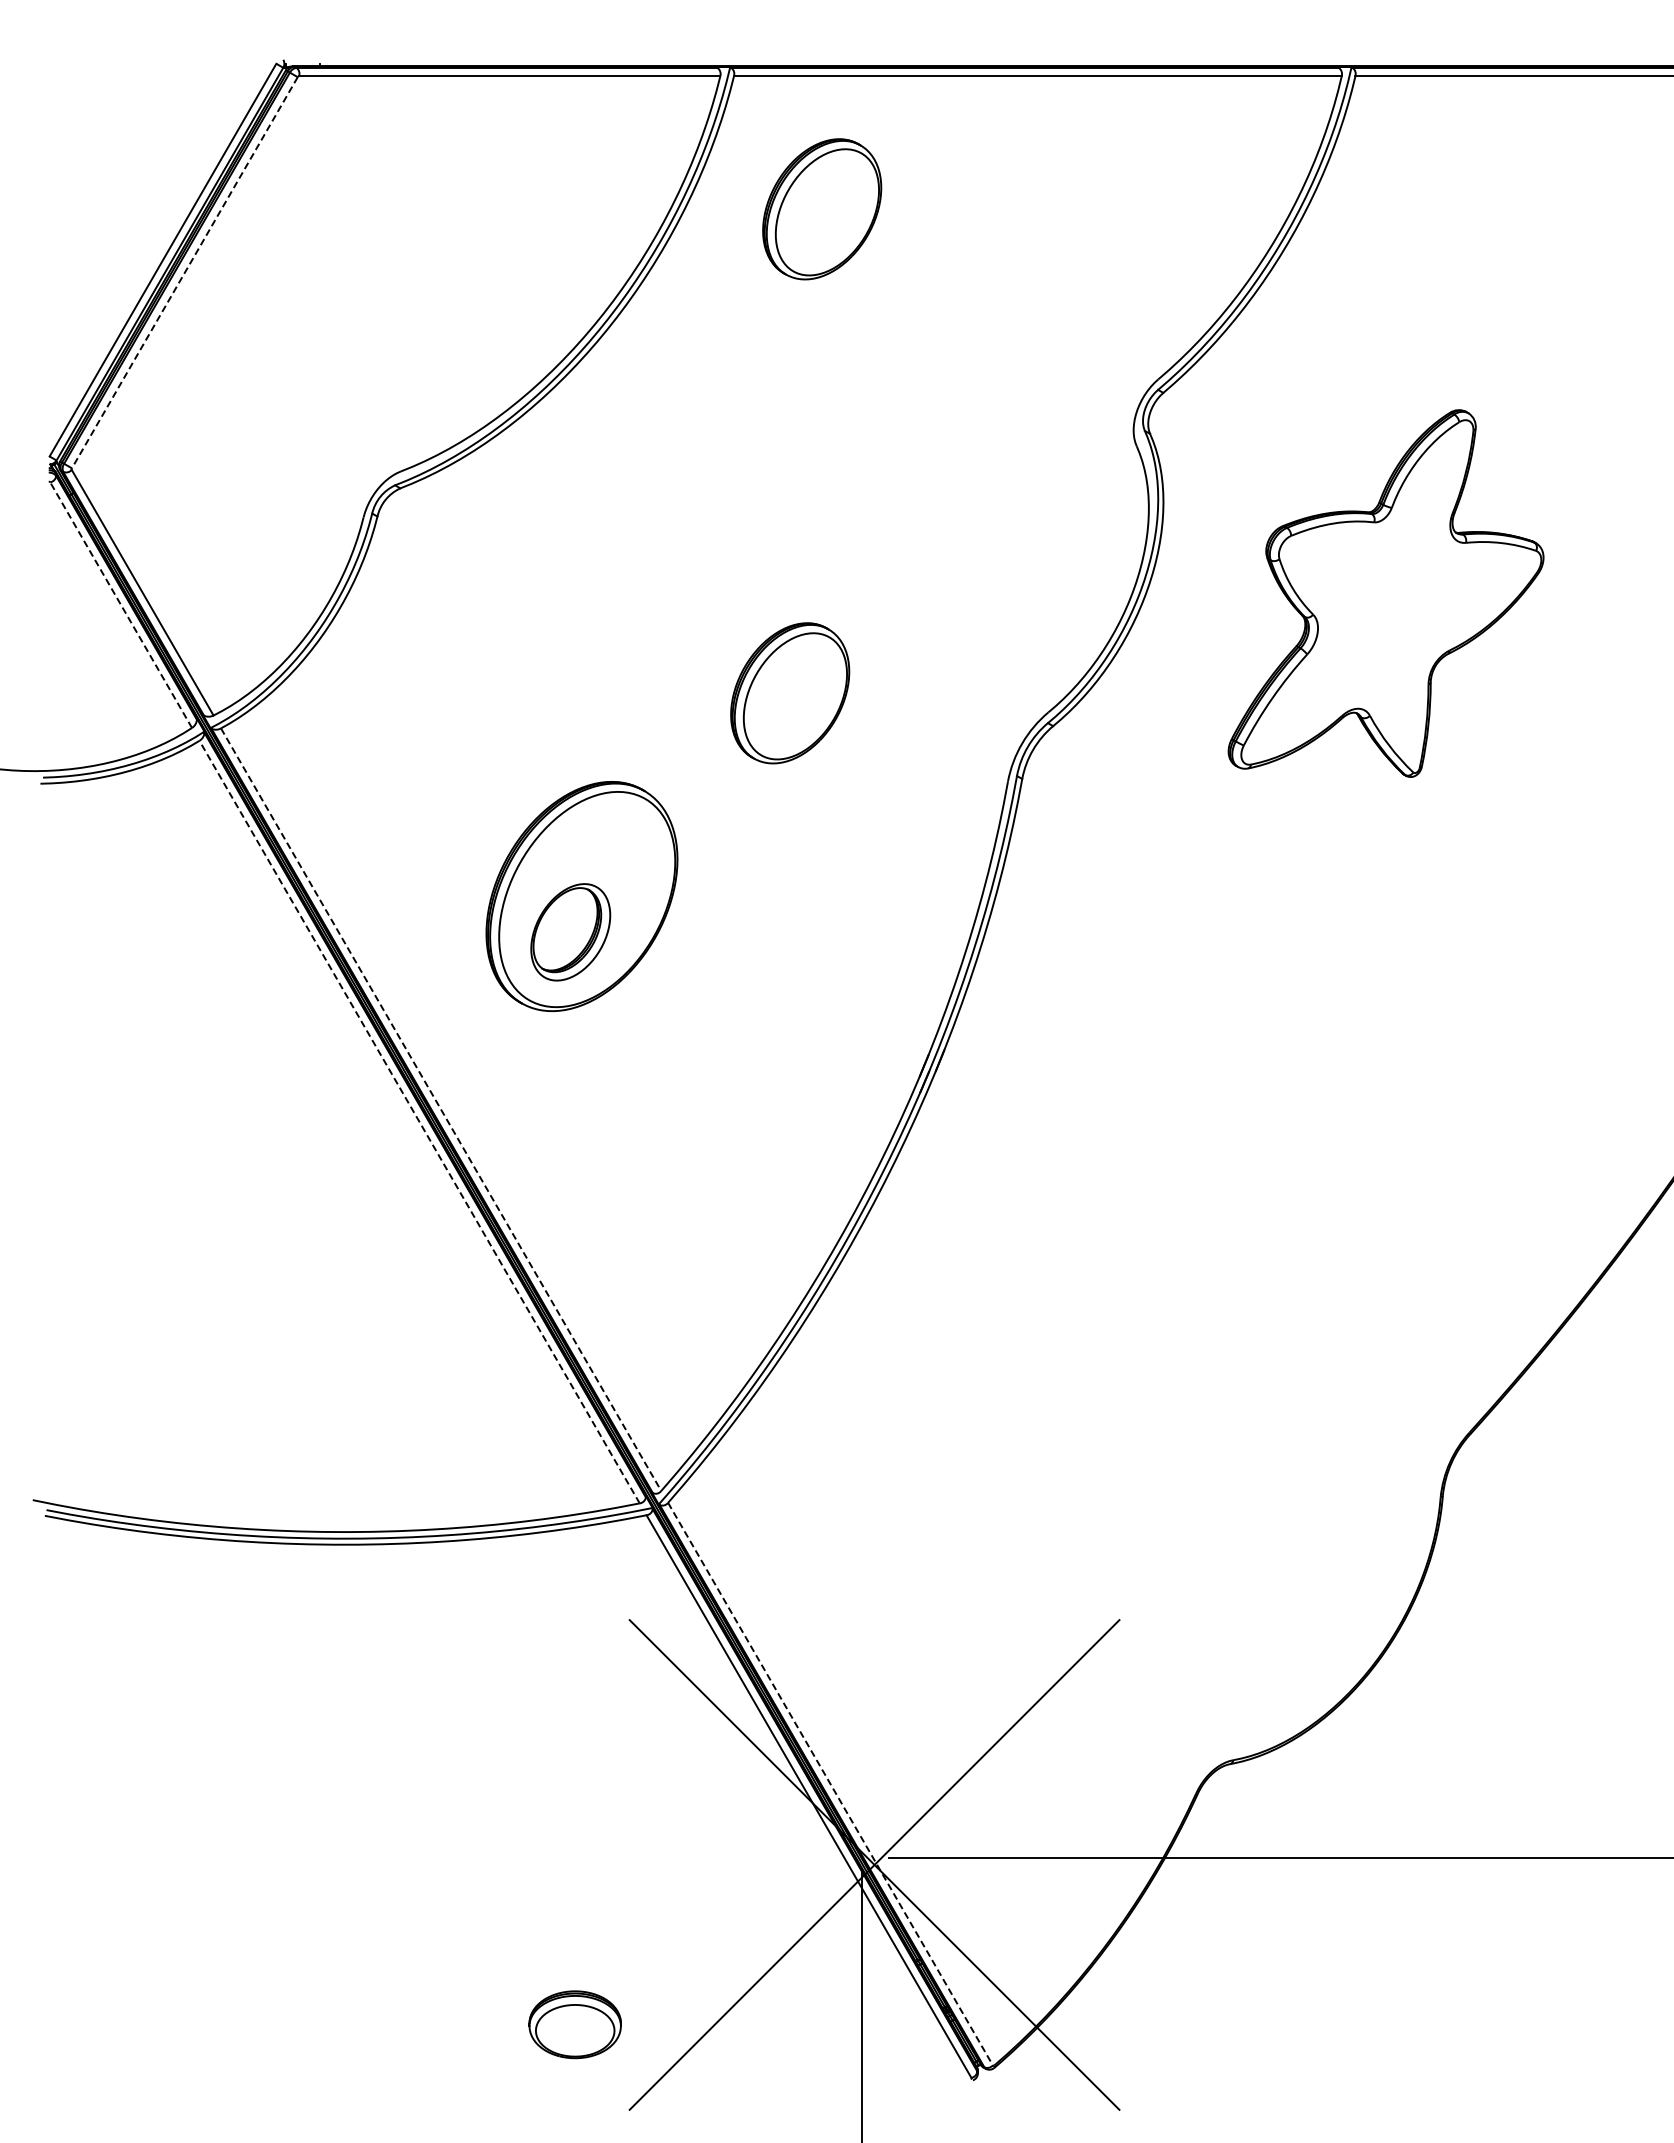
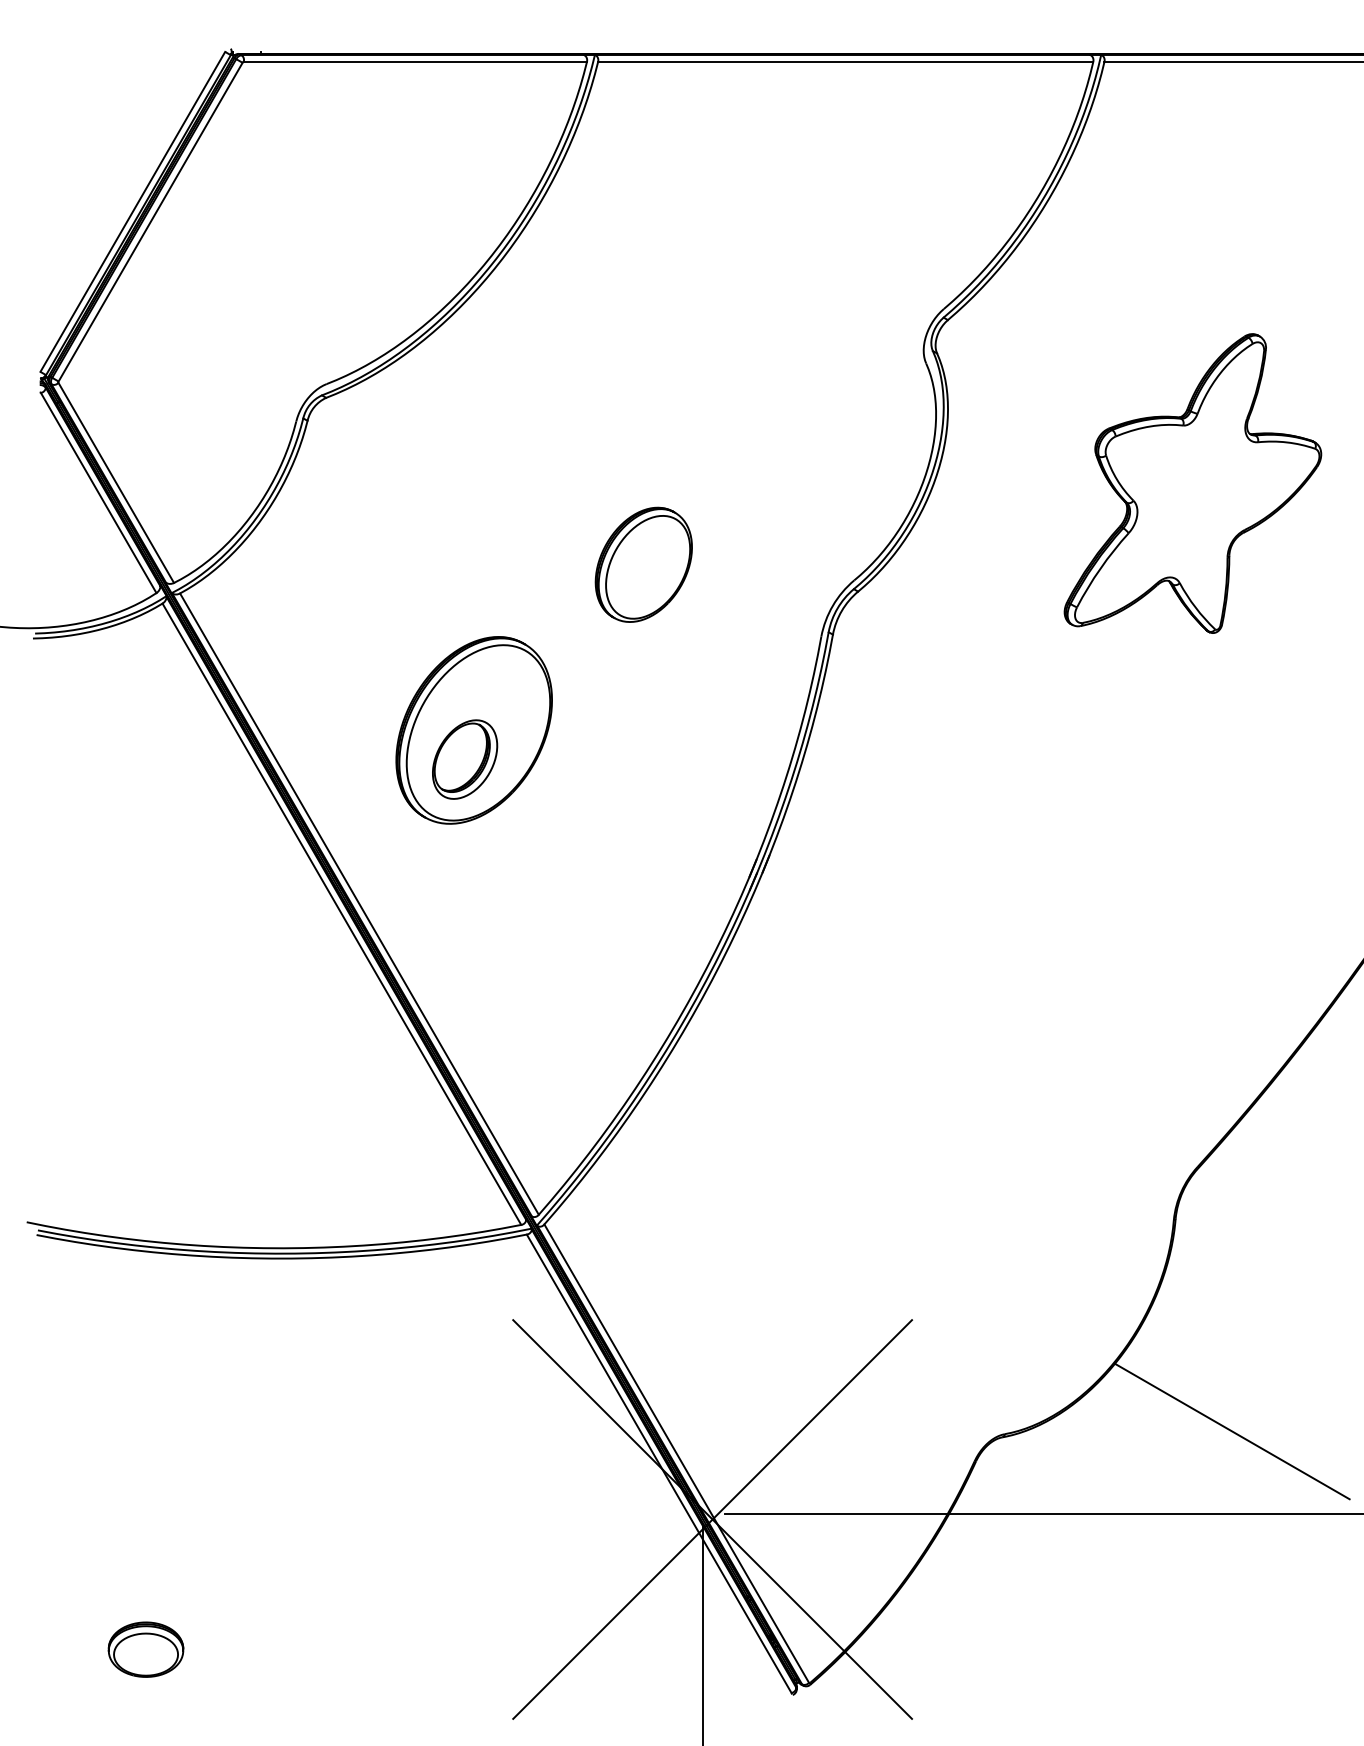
part: (822, 209) -> (670, 170), removed
line: (184, 272) -> (150, 221), dashed -> solid
part: (1385, 593) -> (1192, 483), moved
line: (121, 605) -> (99, 493), dashed -> solid
line: (441, 1110) -> (359, 904), dashed -> solid
line: (419, 1121) -> (341, 913), dashed -> solid
line: (1512, 1756) -> (1232, 1431), added
line: (830, 1784) -> (676, 1453), dashed -> solid
part: (574, 2024) -> (145, 1649), moved

